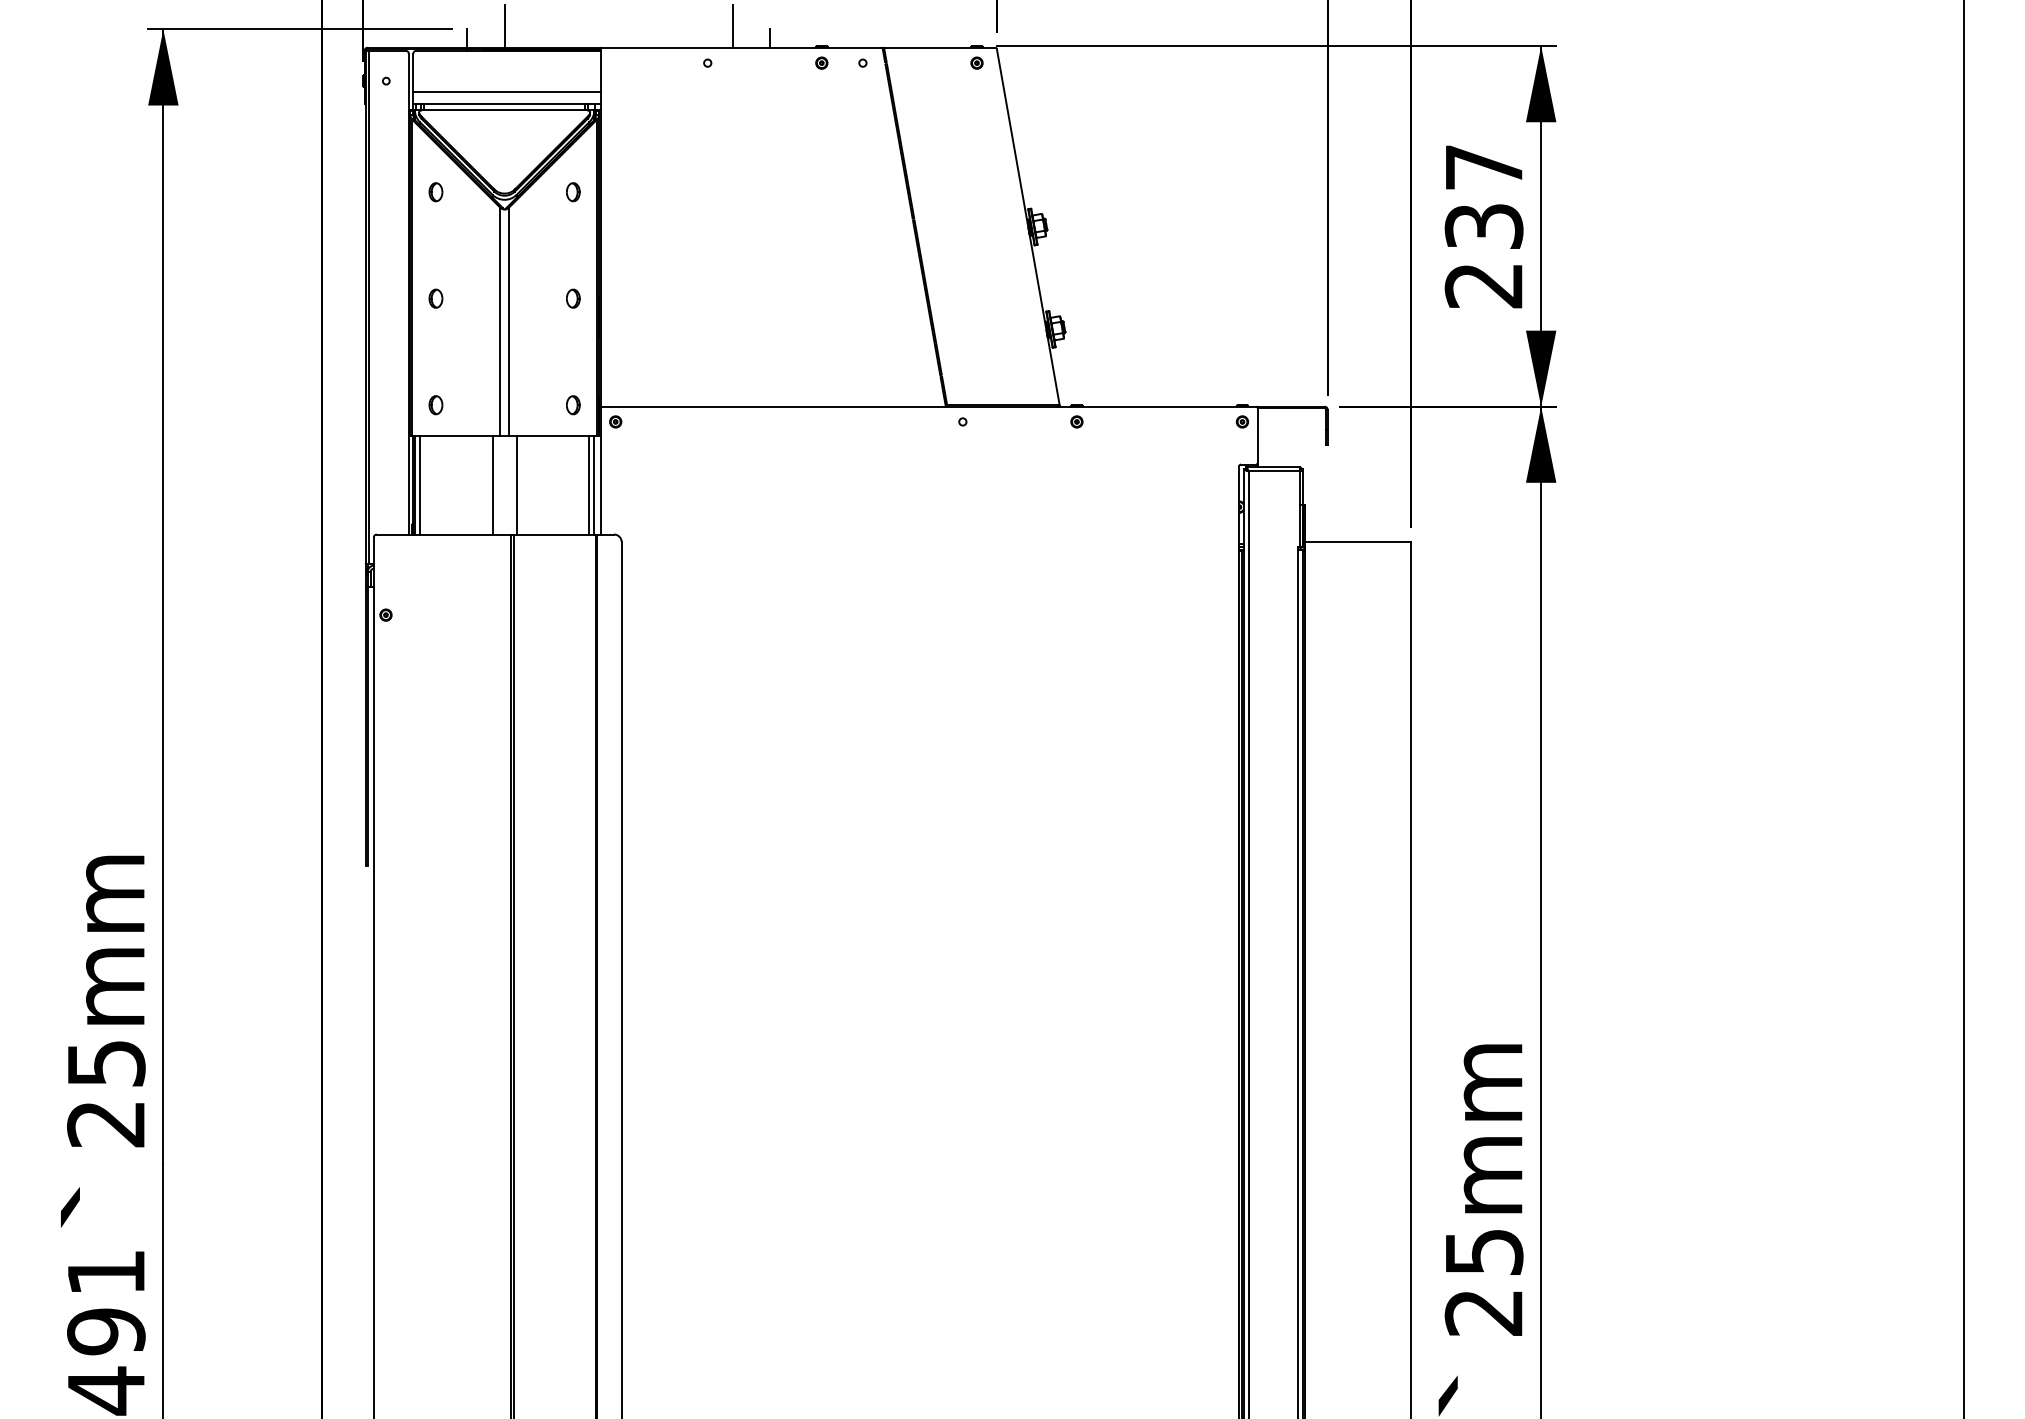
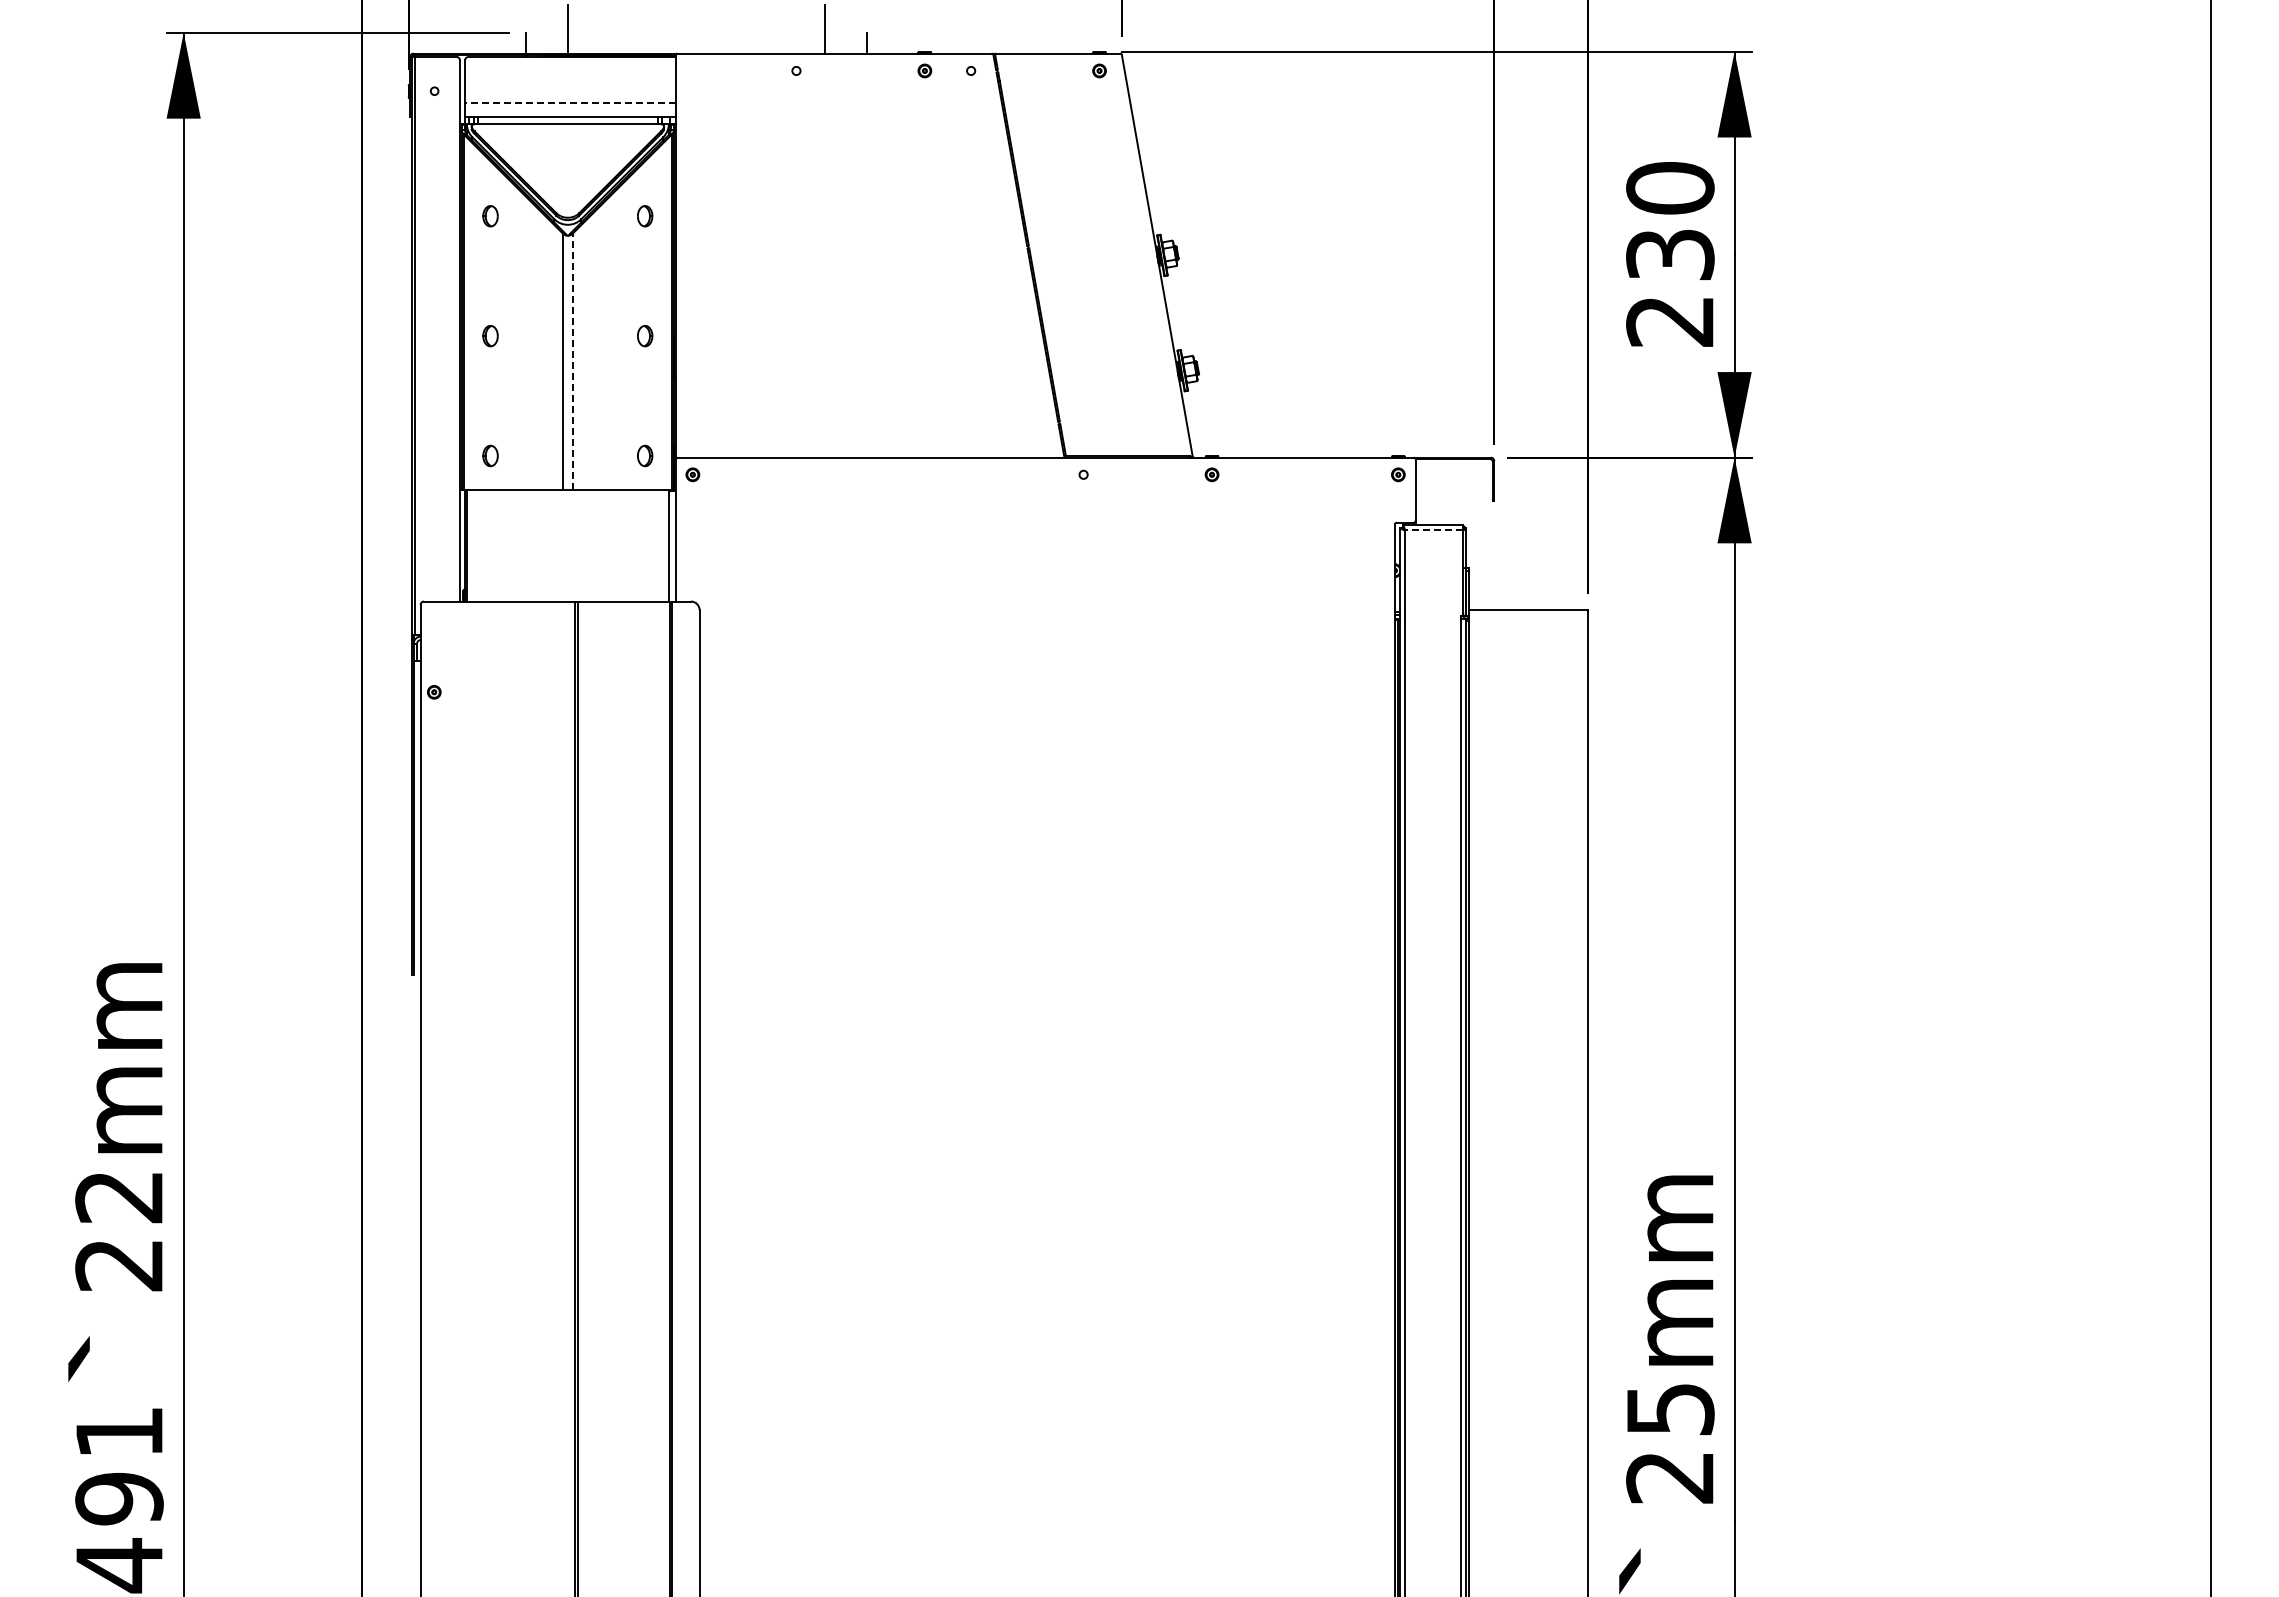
line: (506, 92) -> (569, 103), solid -> dashed
text: (1484, 167) -> (1670, 188), 237 -> 230
line: (508, 321) -> (572, 361), solid -> dashed
line: (1273, 471) -> (1433, 530), solid -> dashed
line: (419, 484) -> (472, 545), removed
line: (492, 484) -> (554, 545), removed
line: (516, 484) -> (581, 545), removed
line: (589, 484) -> (663, 545), removed
text: (106, 1063) -> (119, 1197), 25mm -> 22mm

